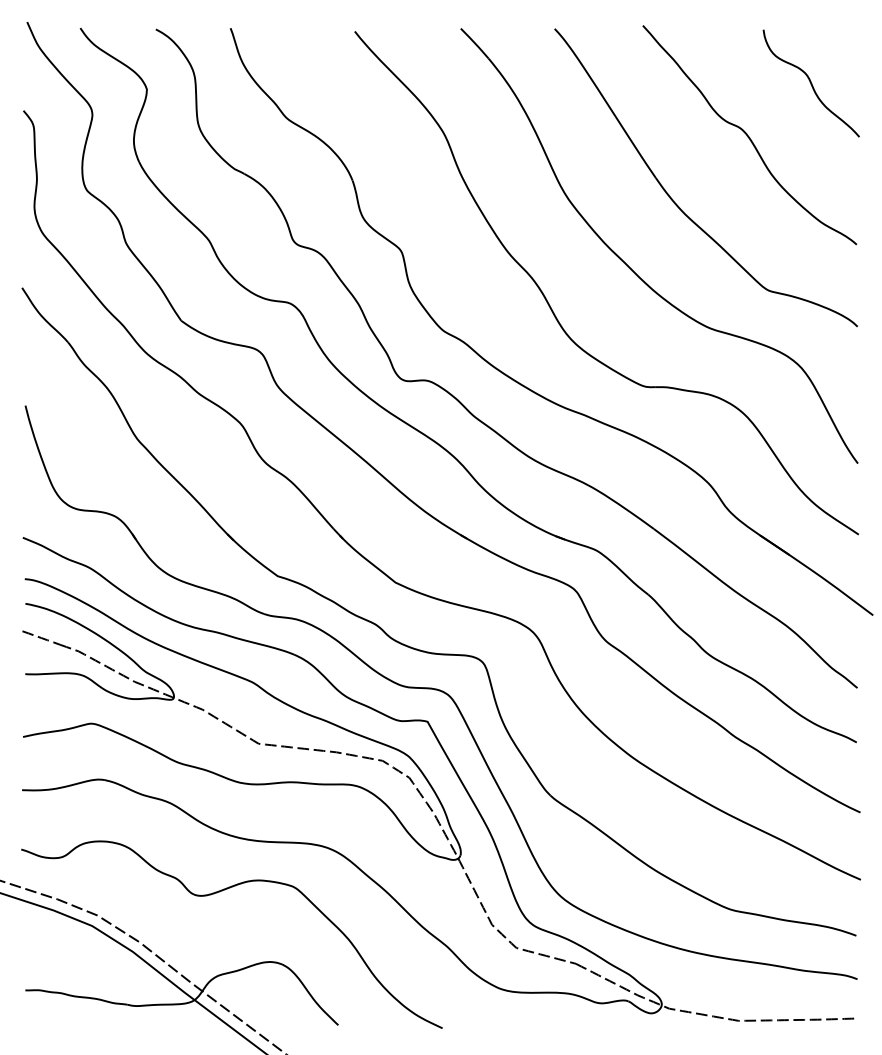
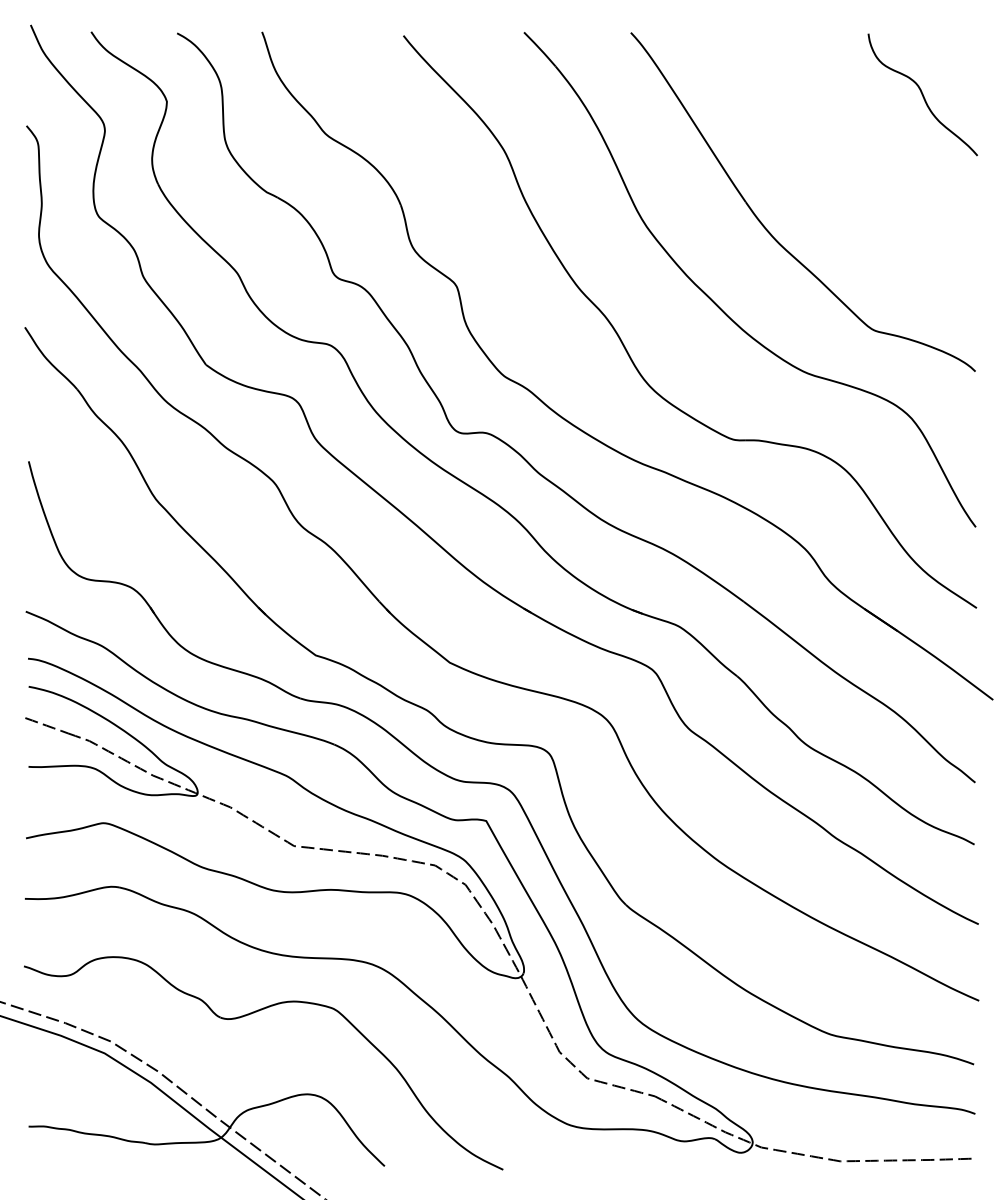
curve: (748, 135) -> (851, 154), removed

